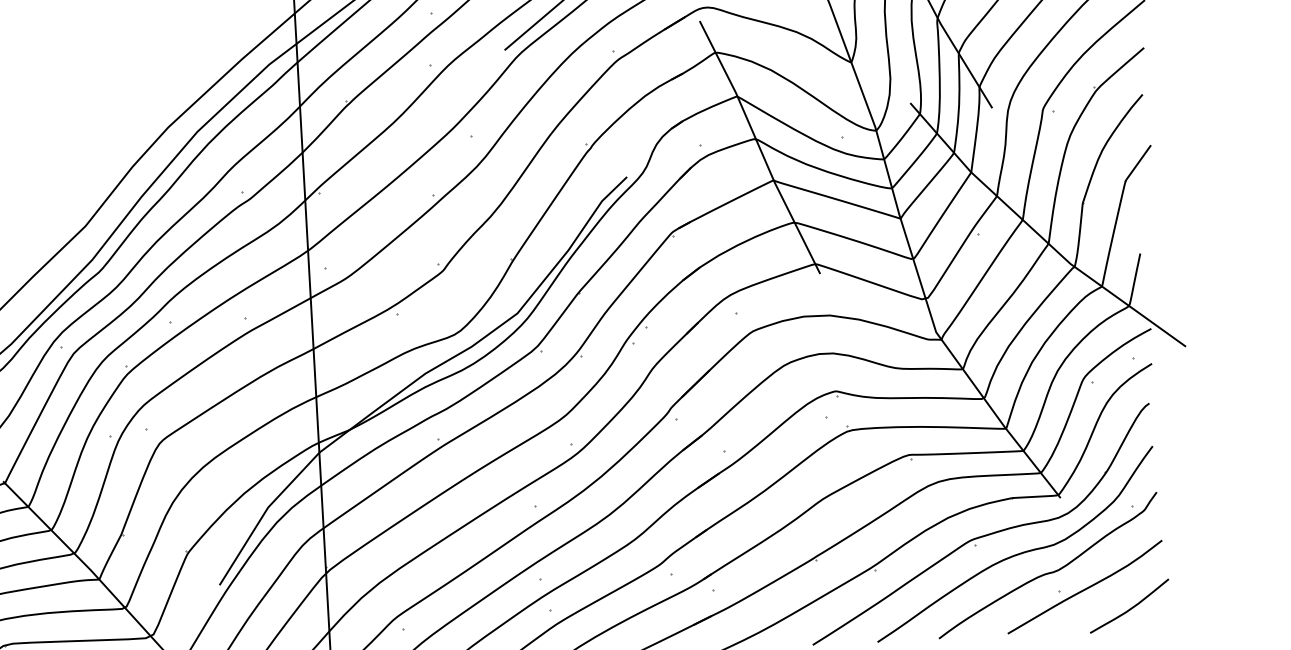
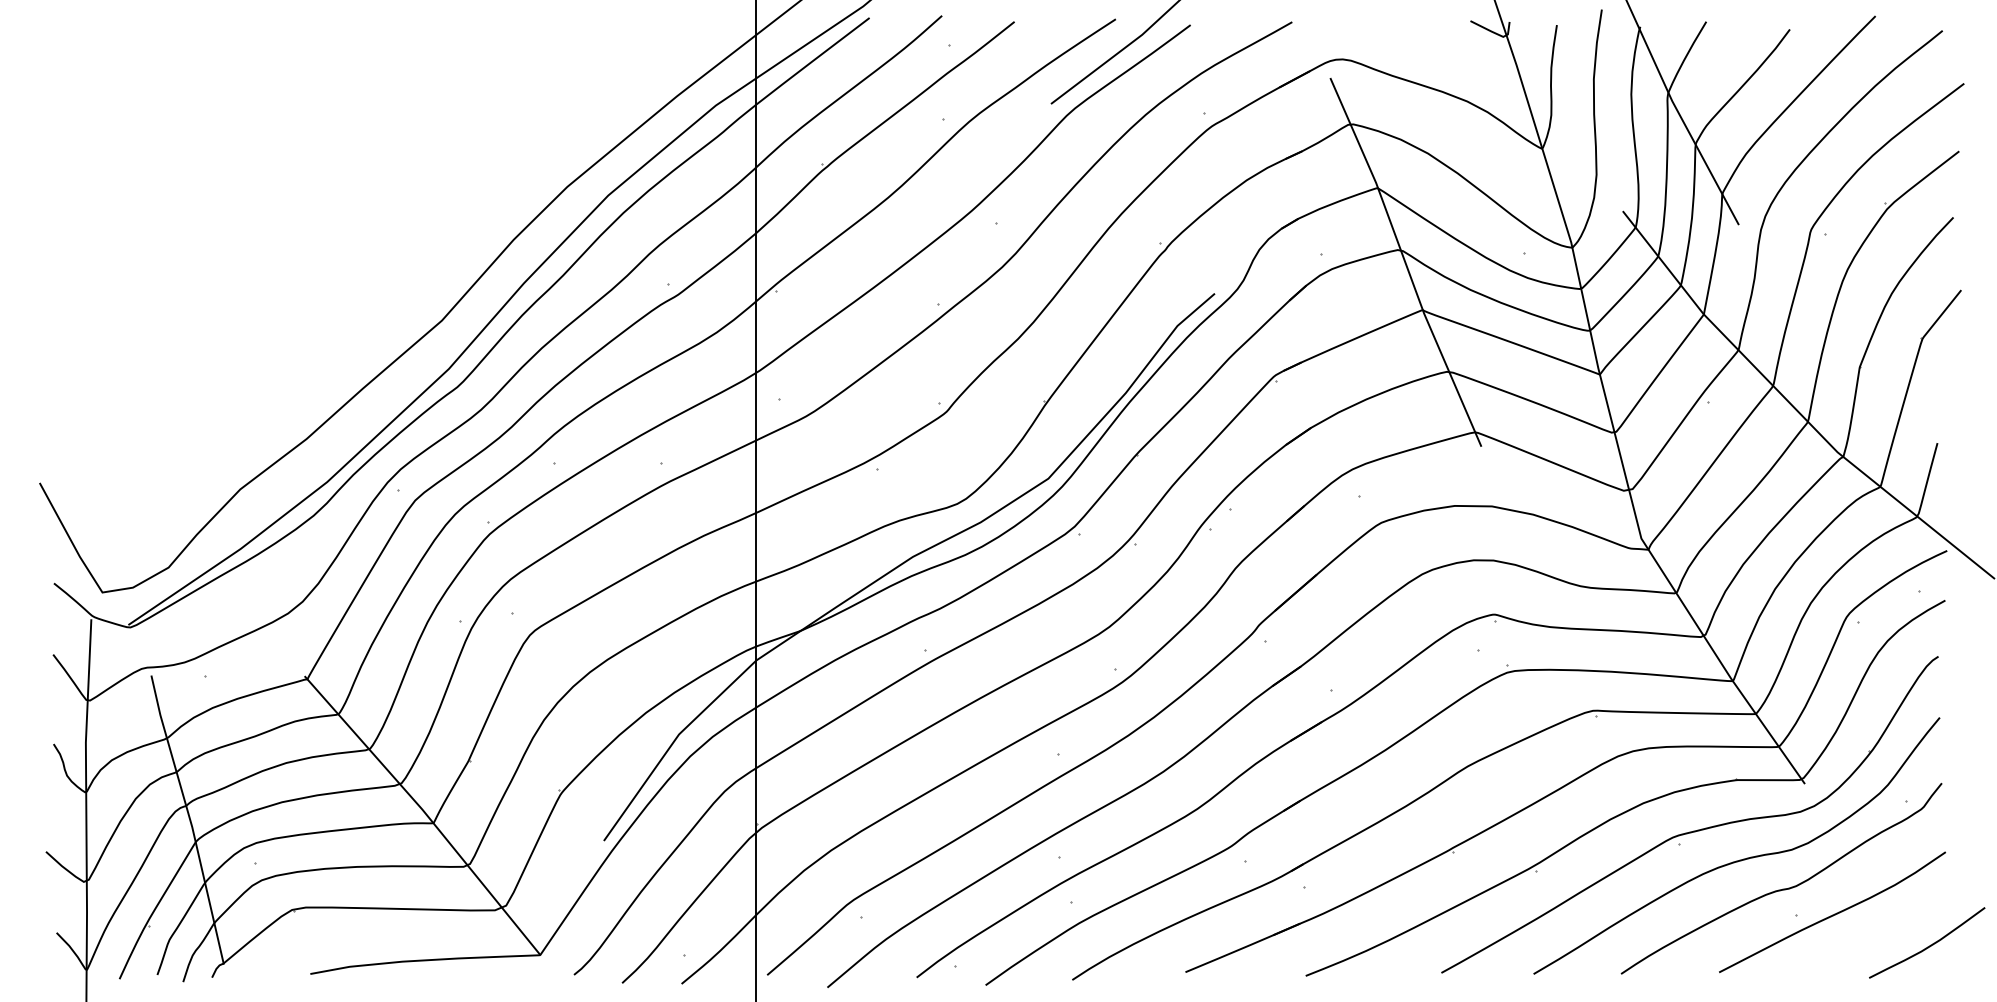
curve: (1131, 607) -> (1930, 944), moved

